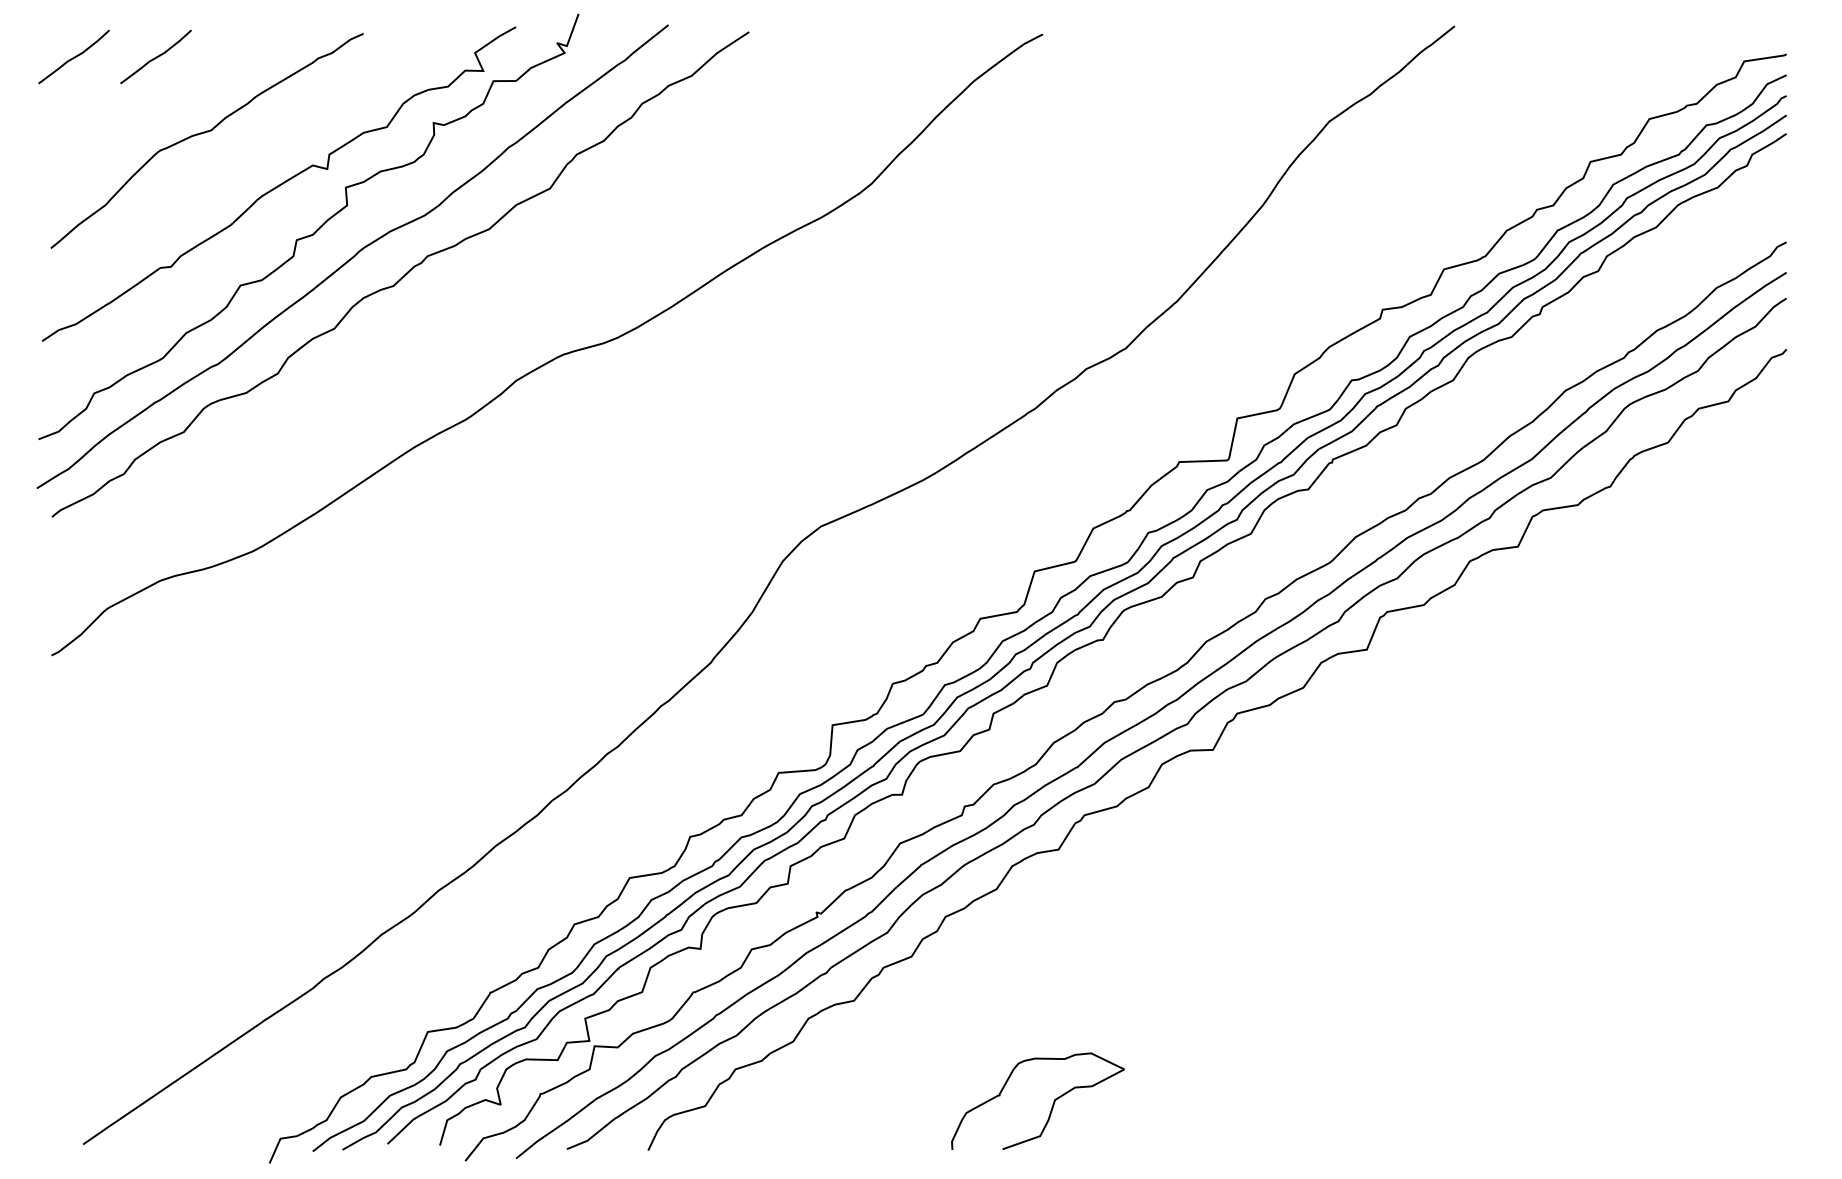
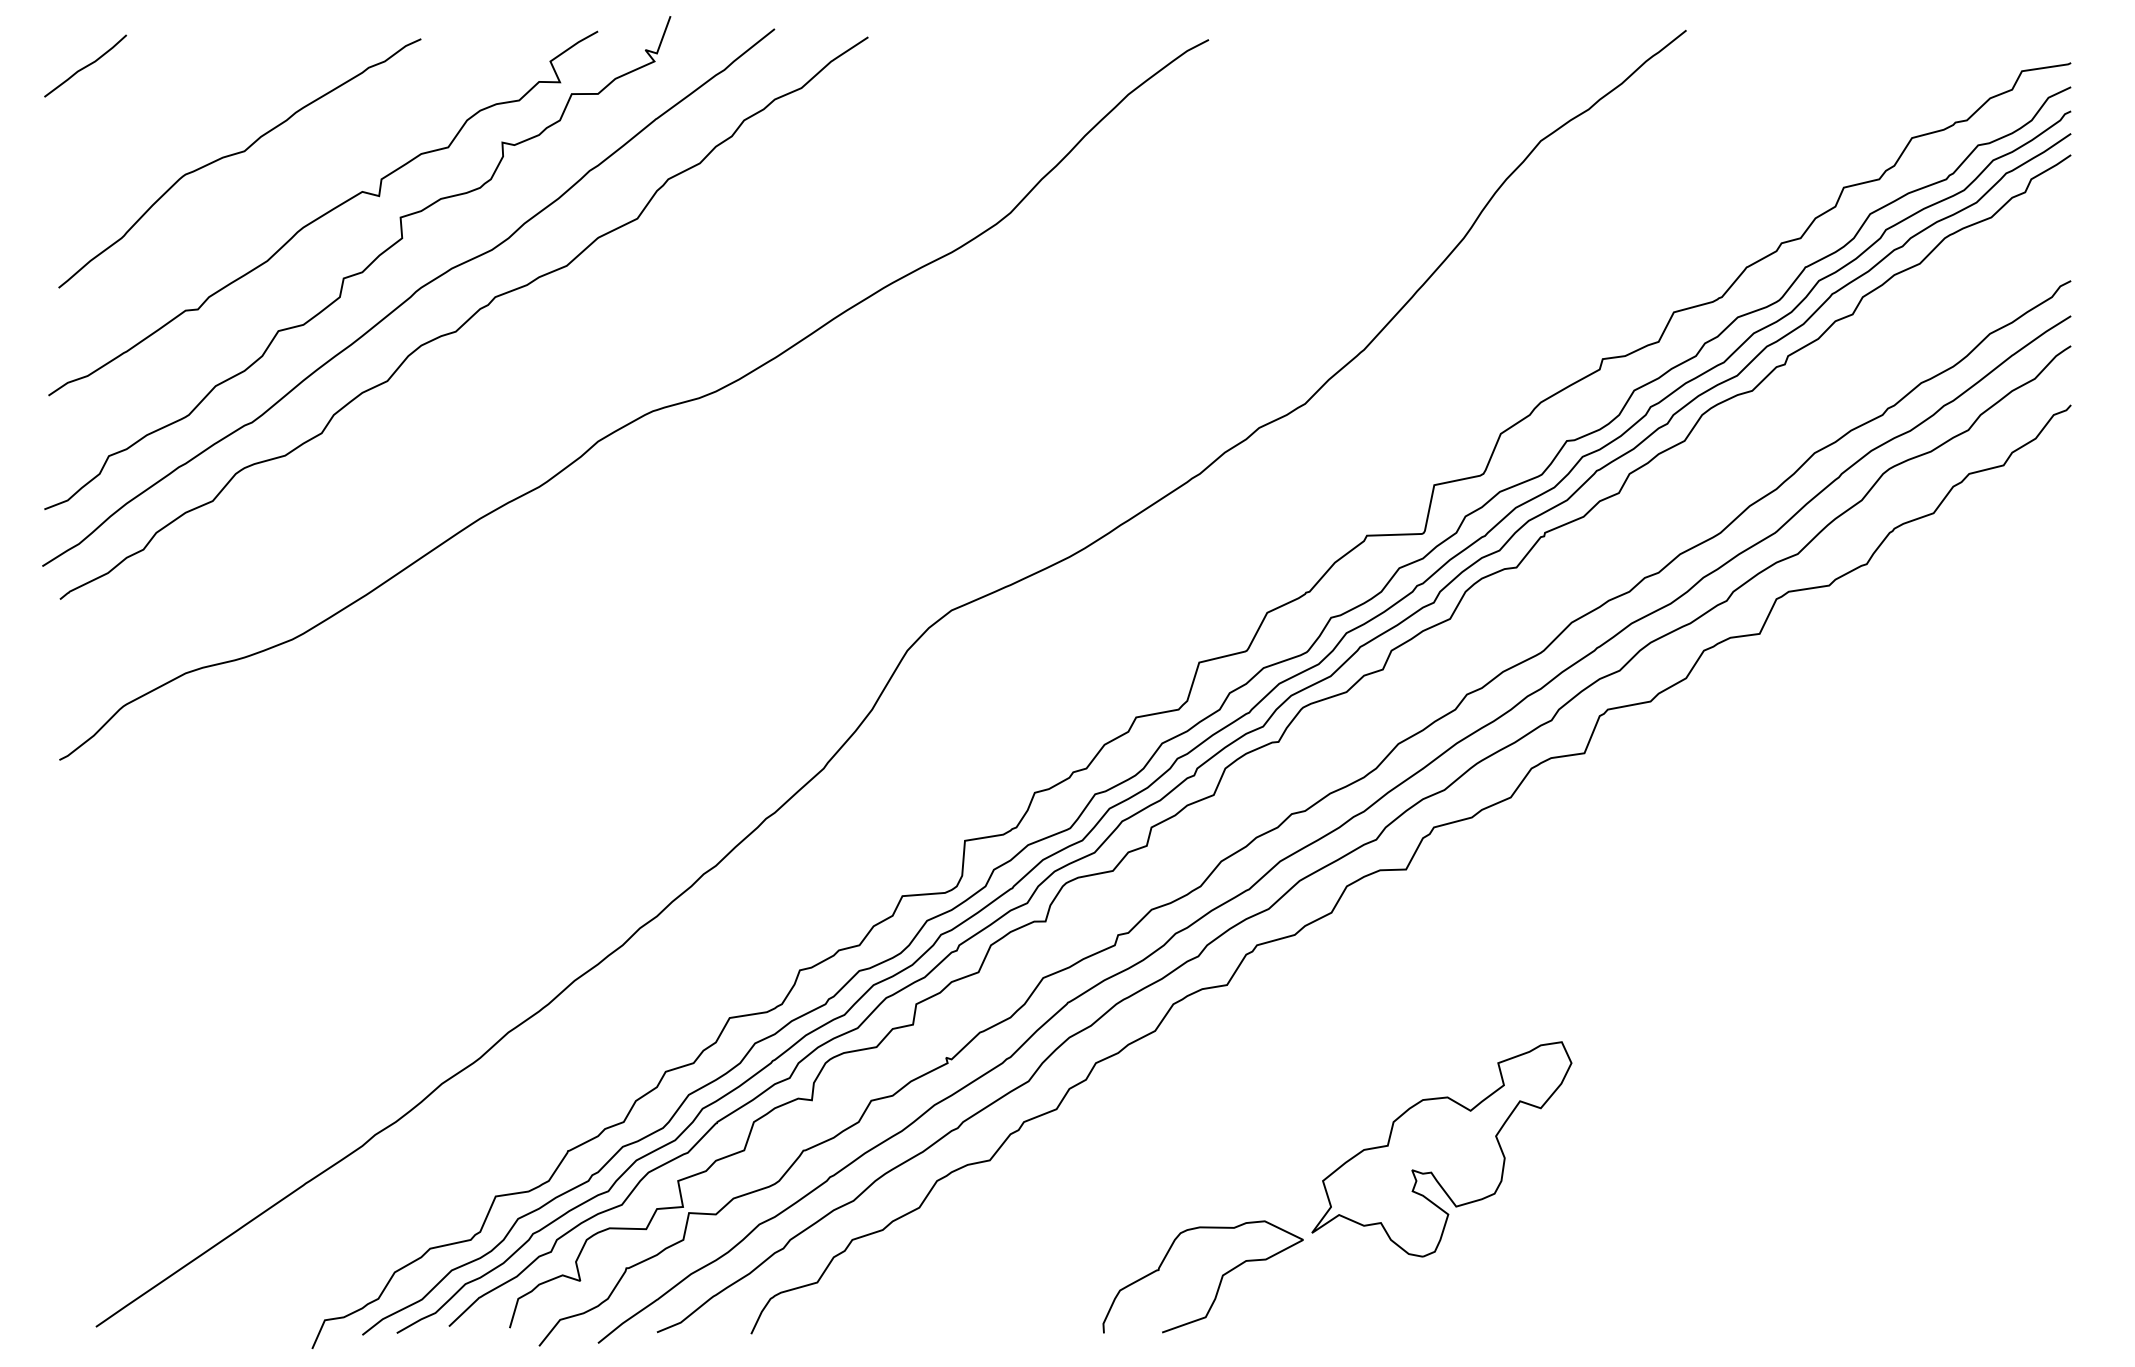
curve: (156, 56) -> (181, 65), removed
part: (1243, 991) -> (1441, 1149), added

